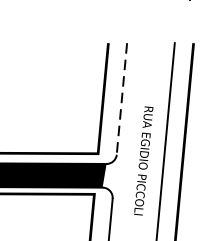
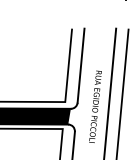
line: (122, 100) -> (81, 66), dashed -> solid

